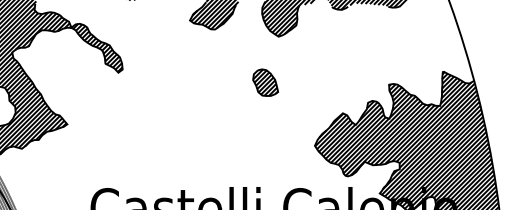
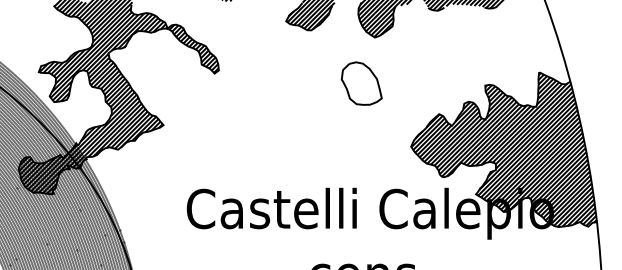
part: (265, 82) -> (361, 83), size x1.6

